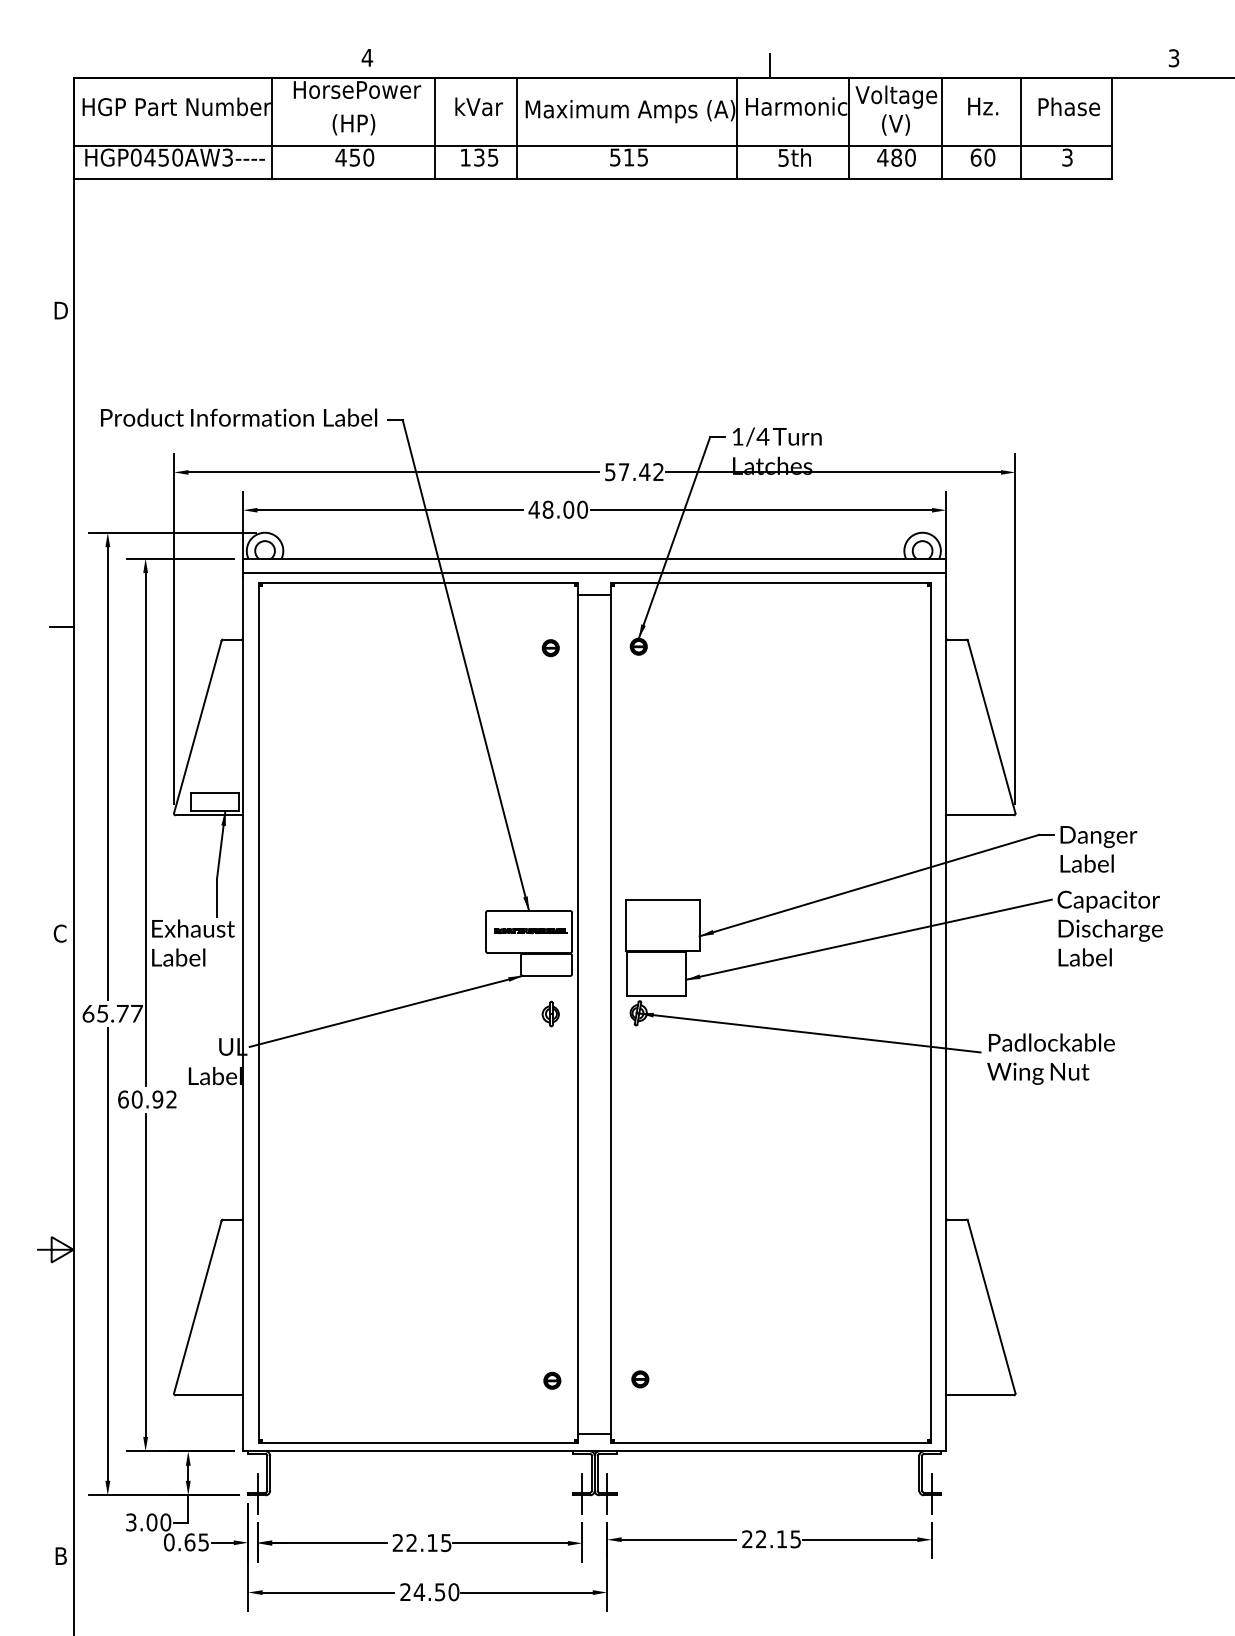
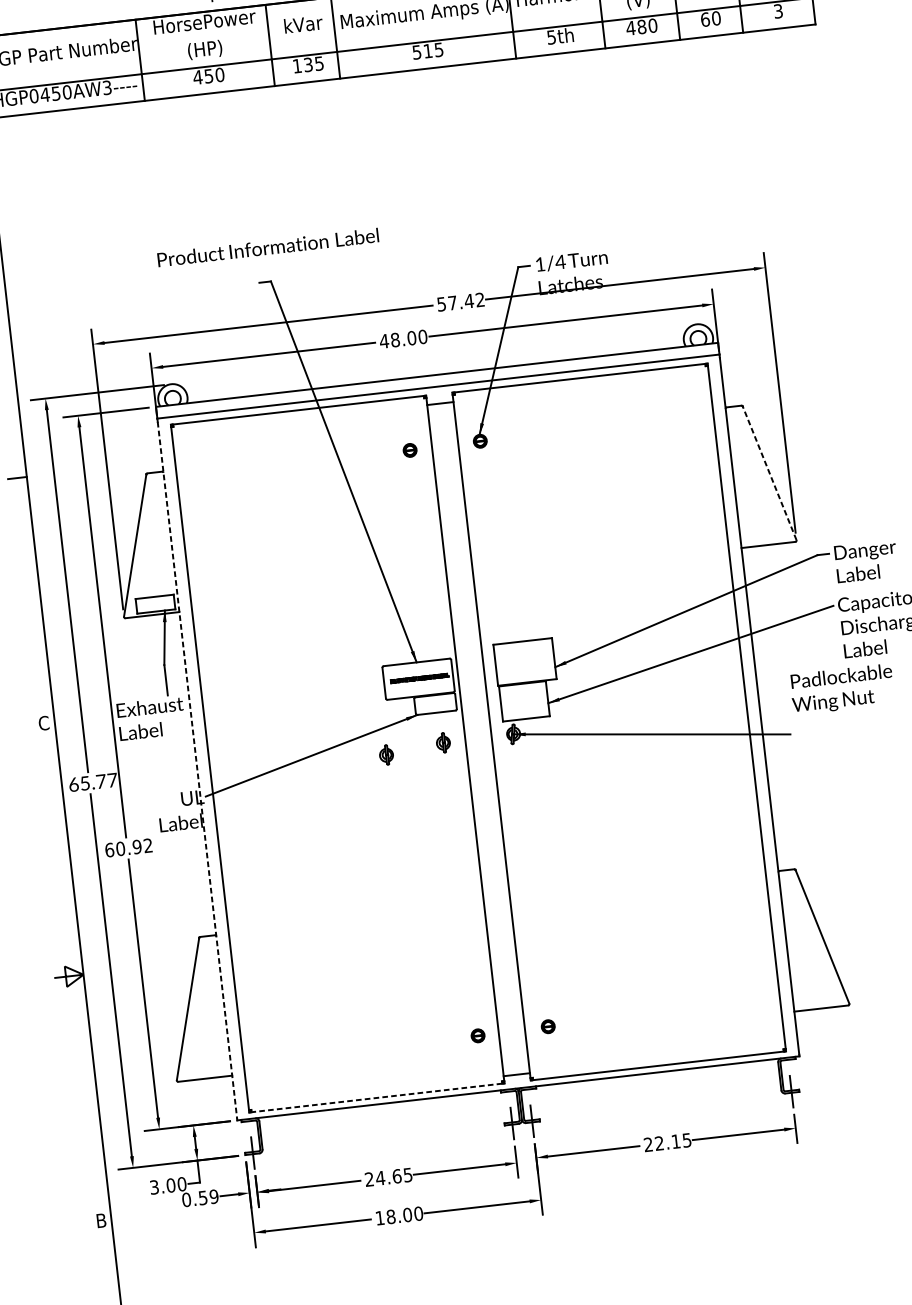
text: (239, 417) -> (268, 247), moved
line: (991, 726) -> (769, 472), solid -> dashed
line: (243, 1013) -> (197, 770), solid -> dashed
part: (478, 1020) -> (386, 754), added
text: (1050, 1058) -> (841, 688), moved
line: (418, 1443) -> (376, 1098), solid -> dashed
text: (196, 1542) -> (208, 1197), 0.65 -> 0.59
text: (421, 1542) -> (388, 1176), 22.15 -> 24.65
text: (422, 1592) -> (393, 1216), 24.50 -> 18.00

